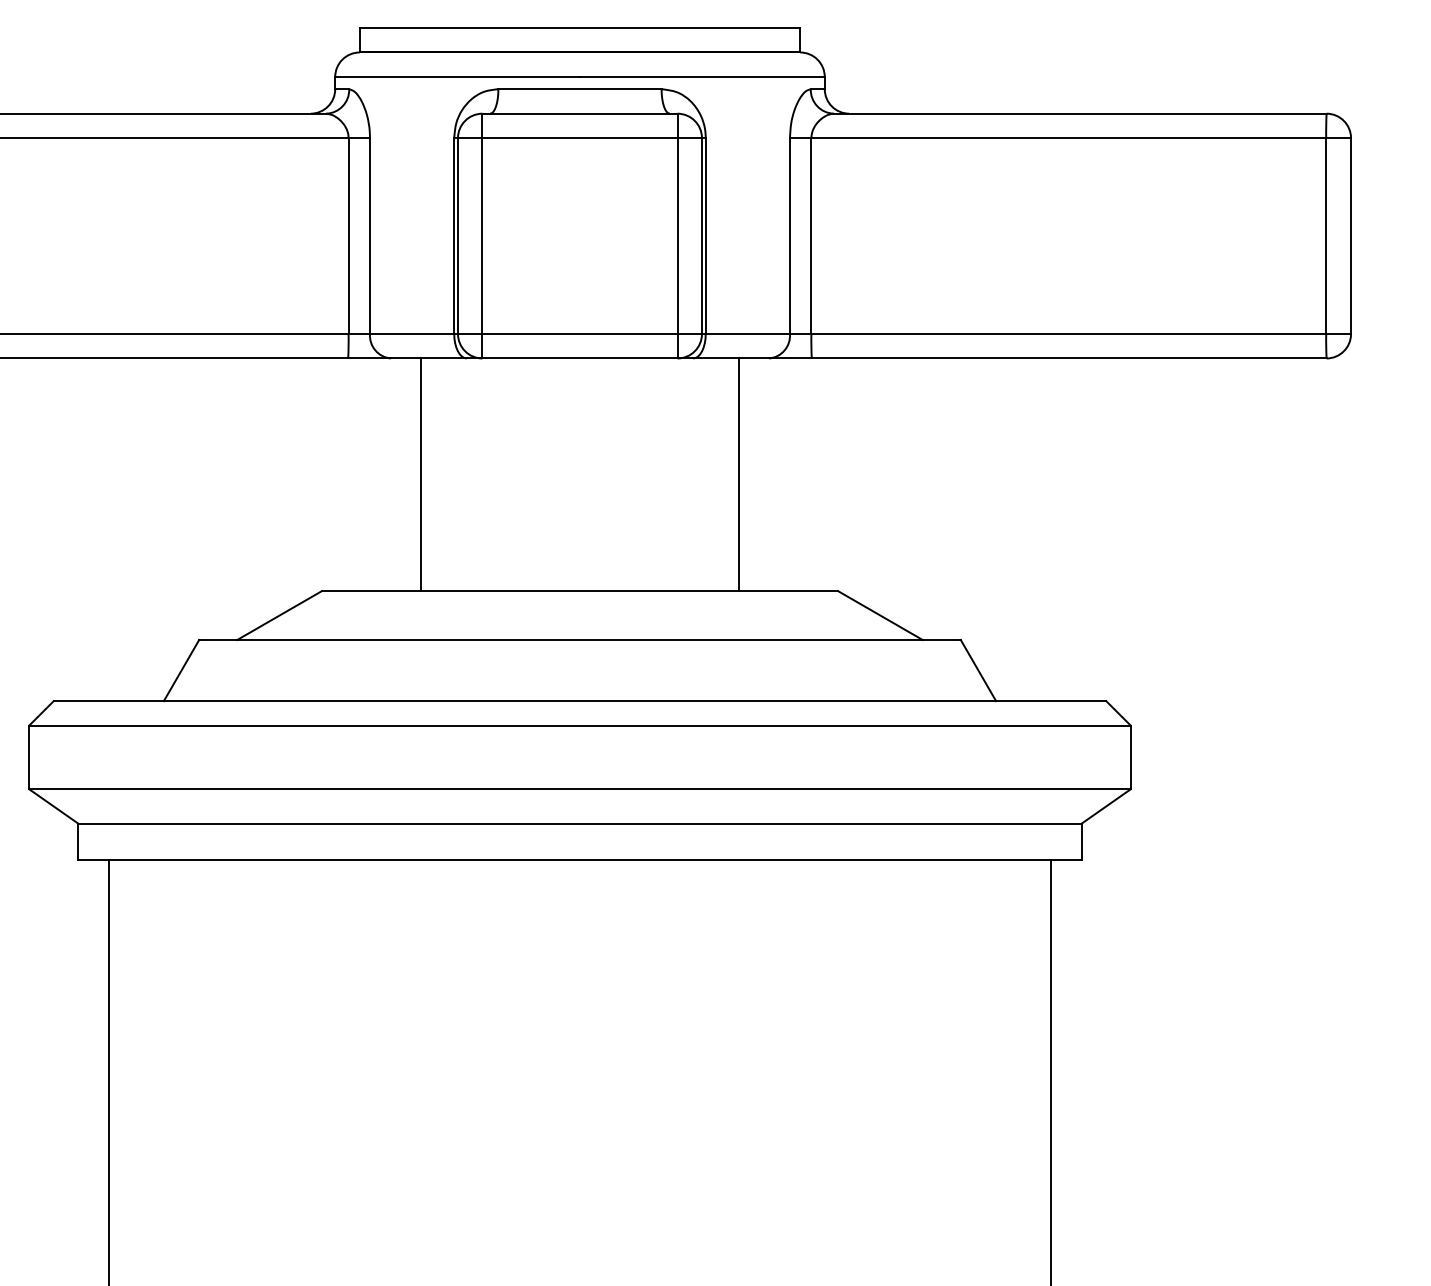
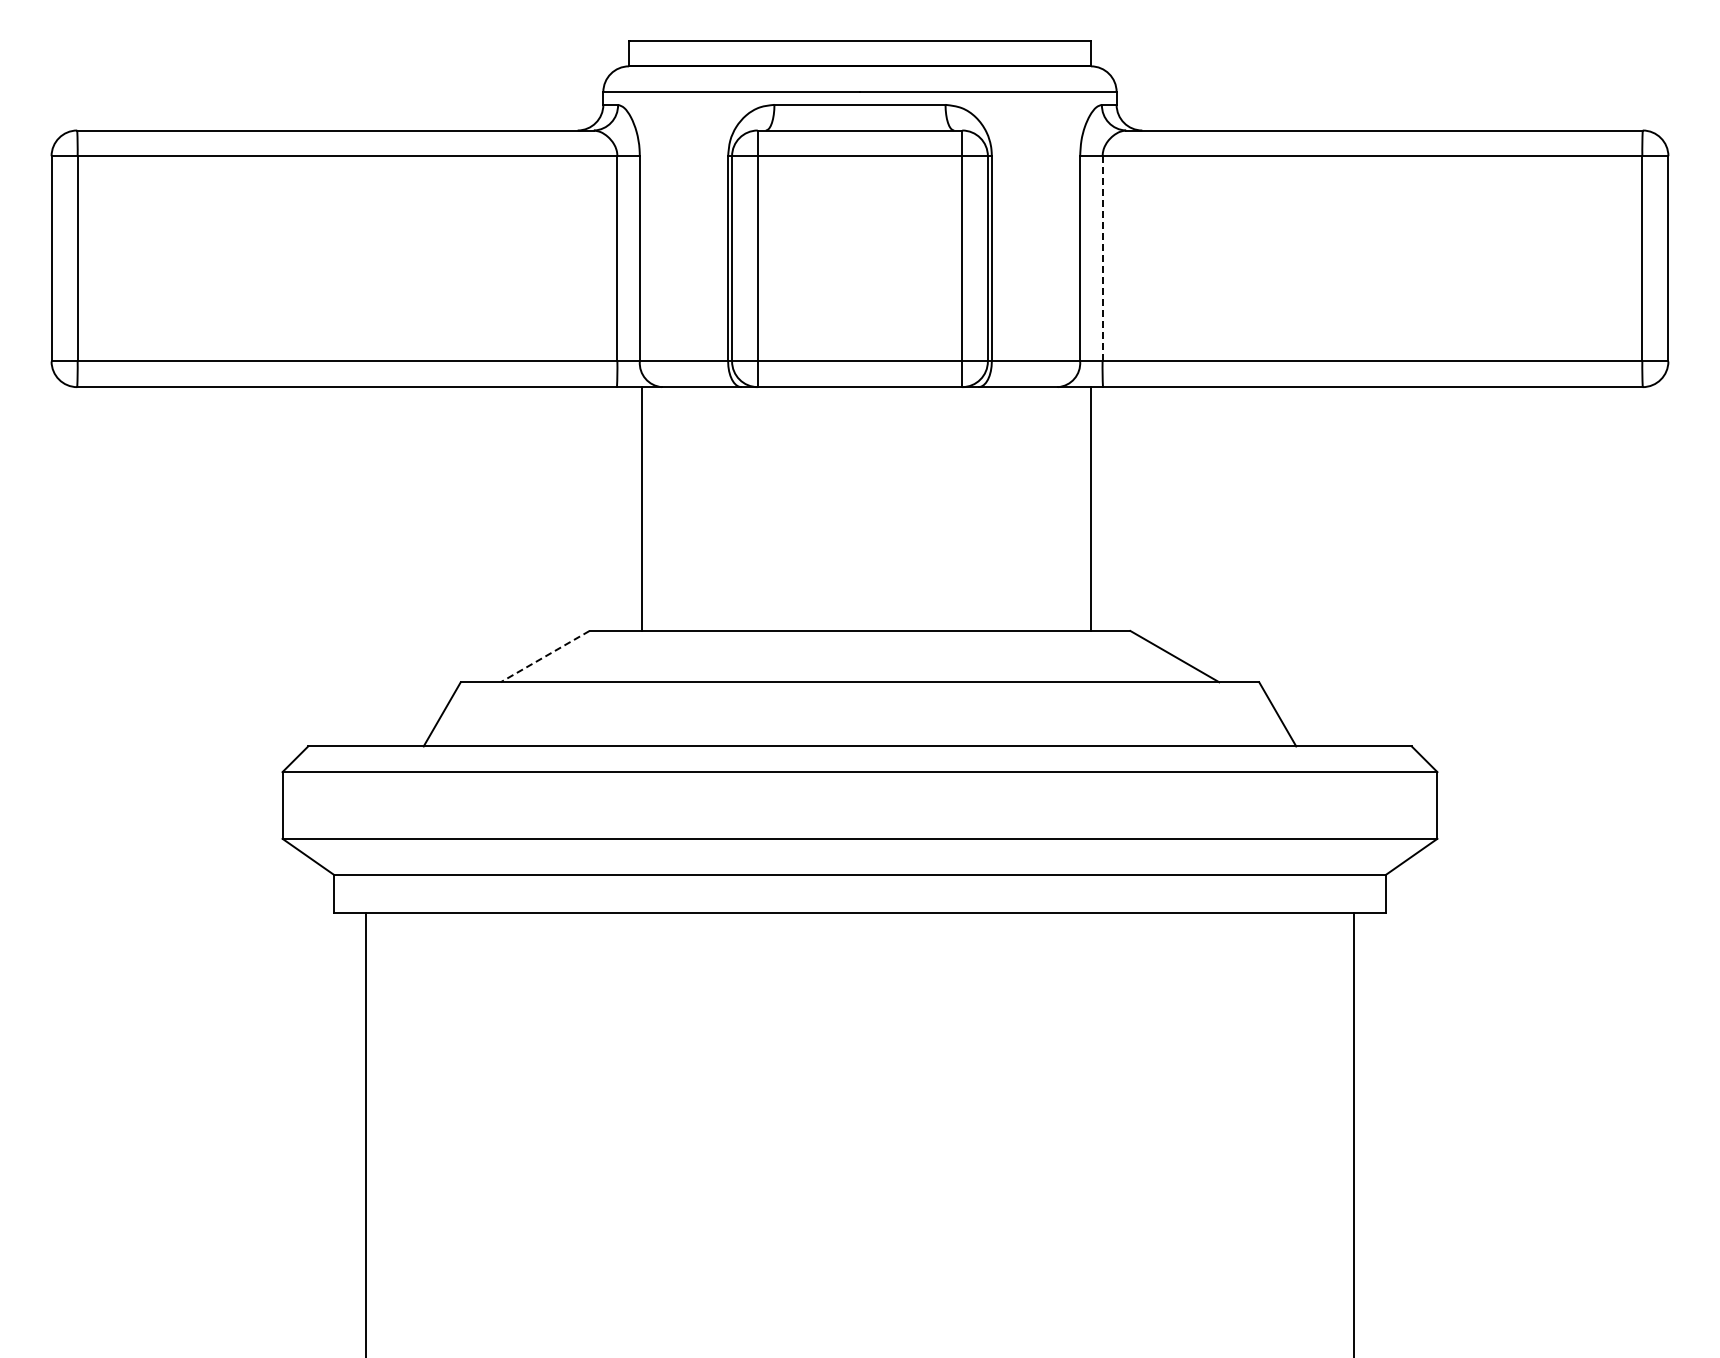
line: (811, 235) -> (1102, 258), solid -> dashed
line: (421, 474) -> (642, 508), moved
line: (738, 474) -> (1090, 508), moved
line: (279, 615) -> (544, 656), solid -> dashed

